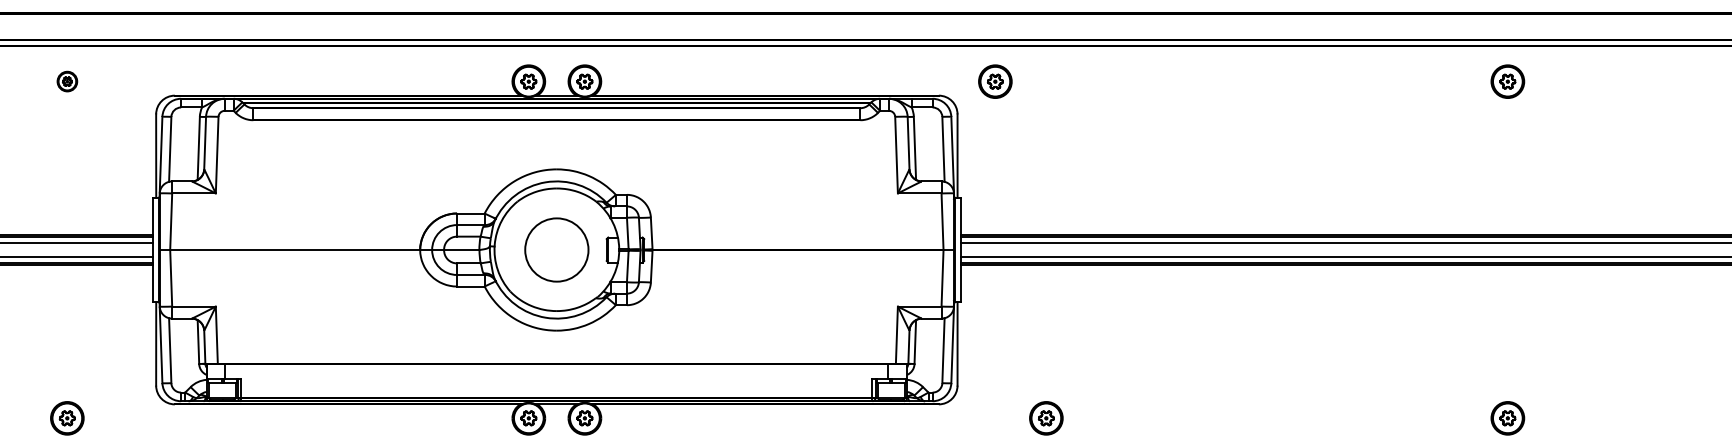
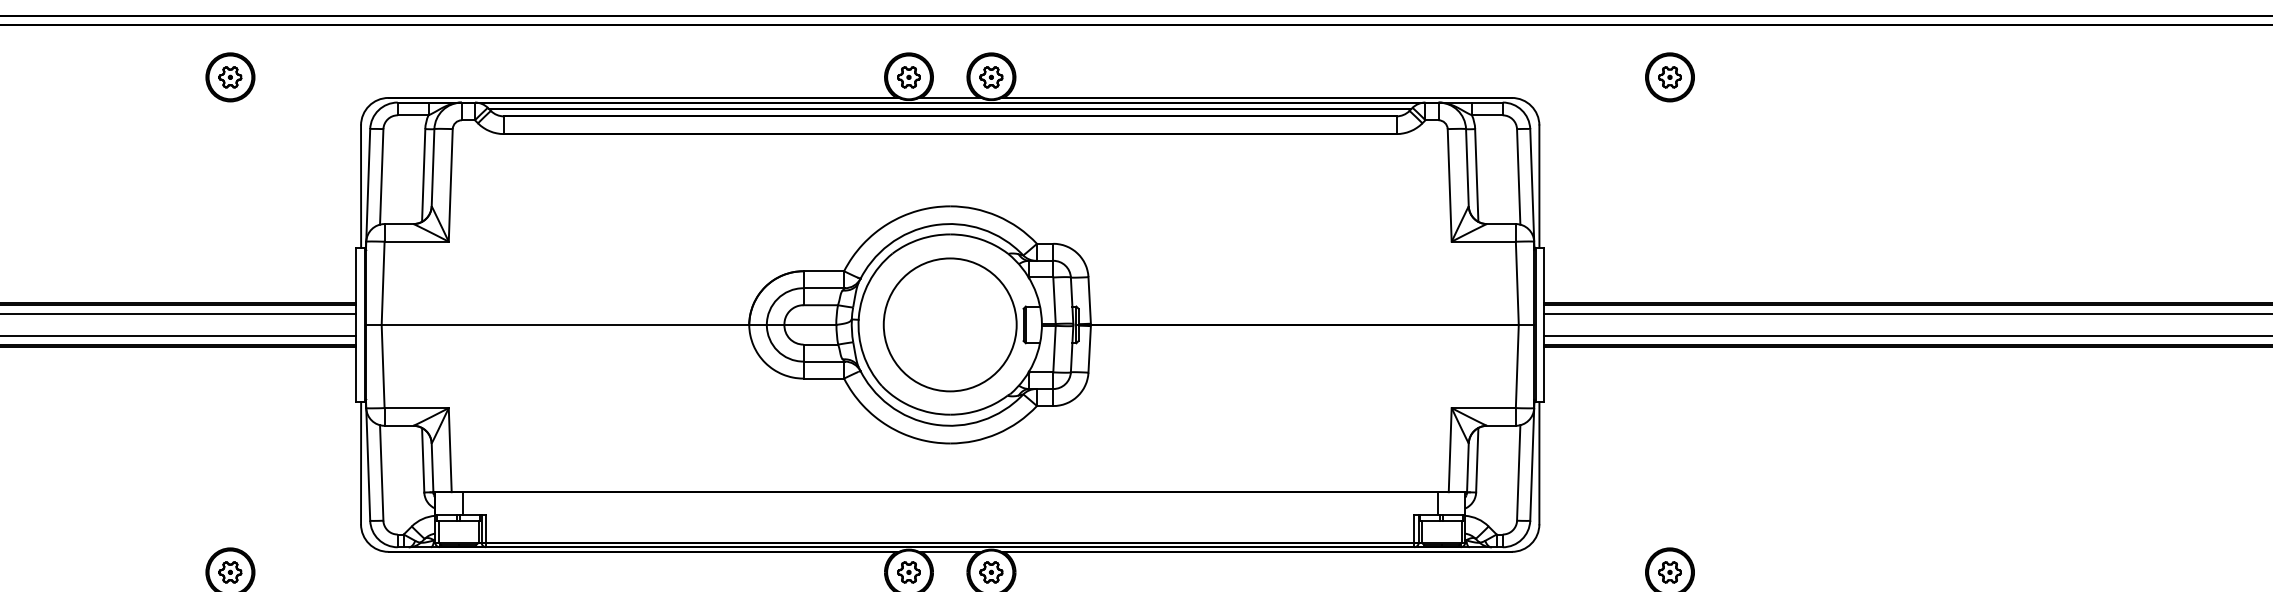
part: (67, 81) -> (230, 77), size x1.67
part: (995, 81) -> (1670, 77), moved
circle: (556, 249) -> (949, 324), size x1.43

